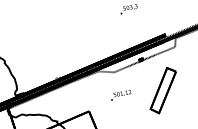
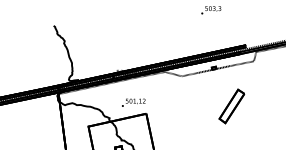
part: (162, 90) -> (231, 106), size x0.7
text: (120, 95) -> (133, 102), moved

